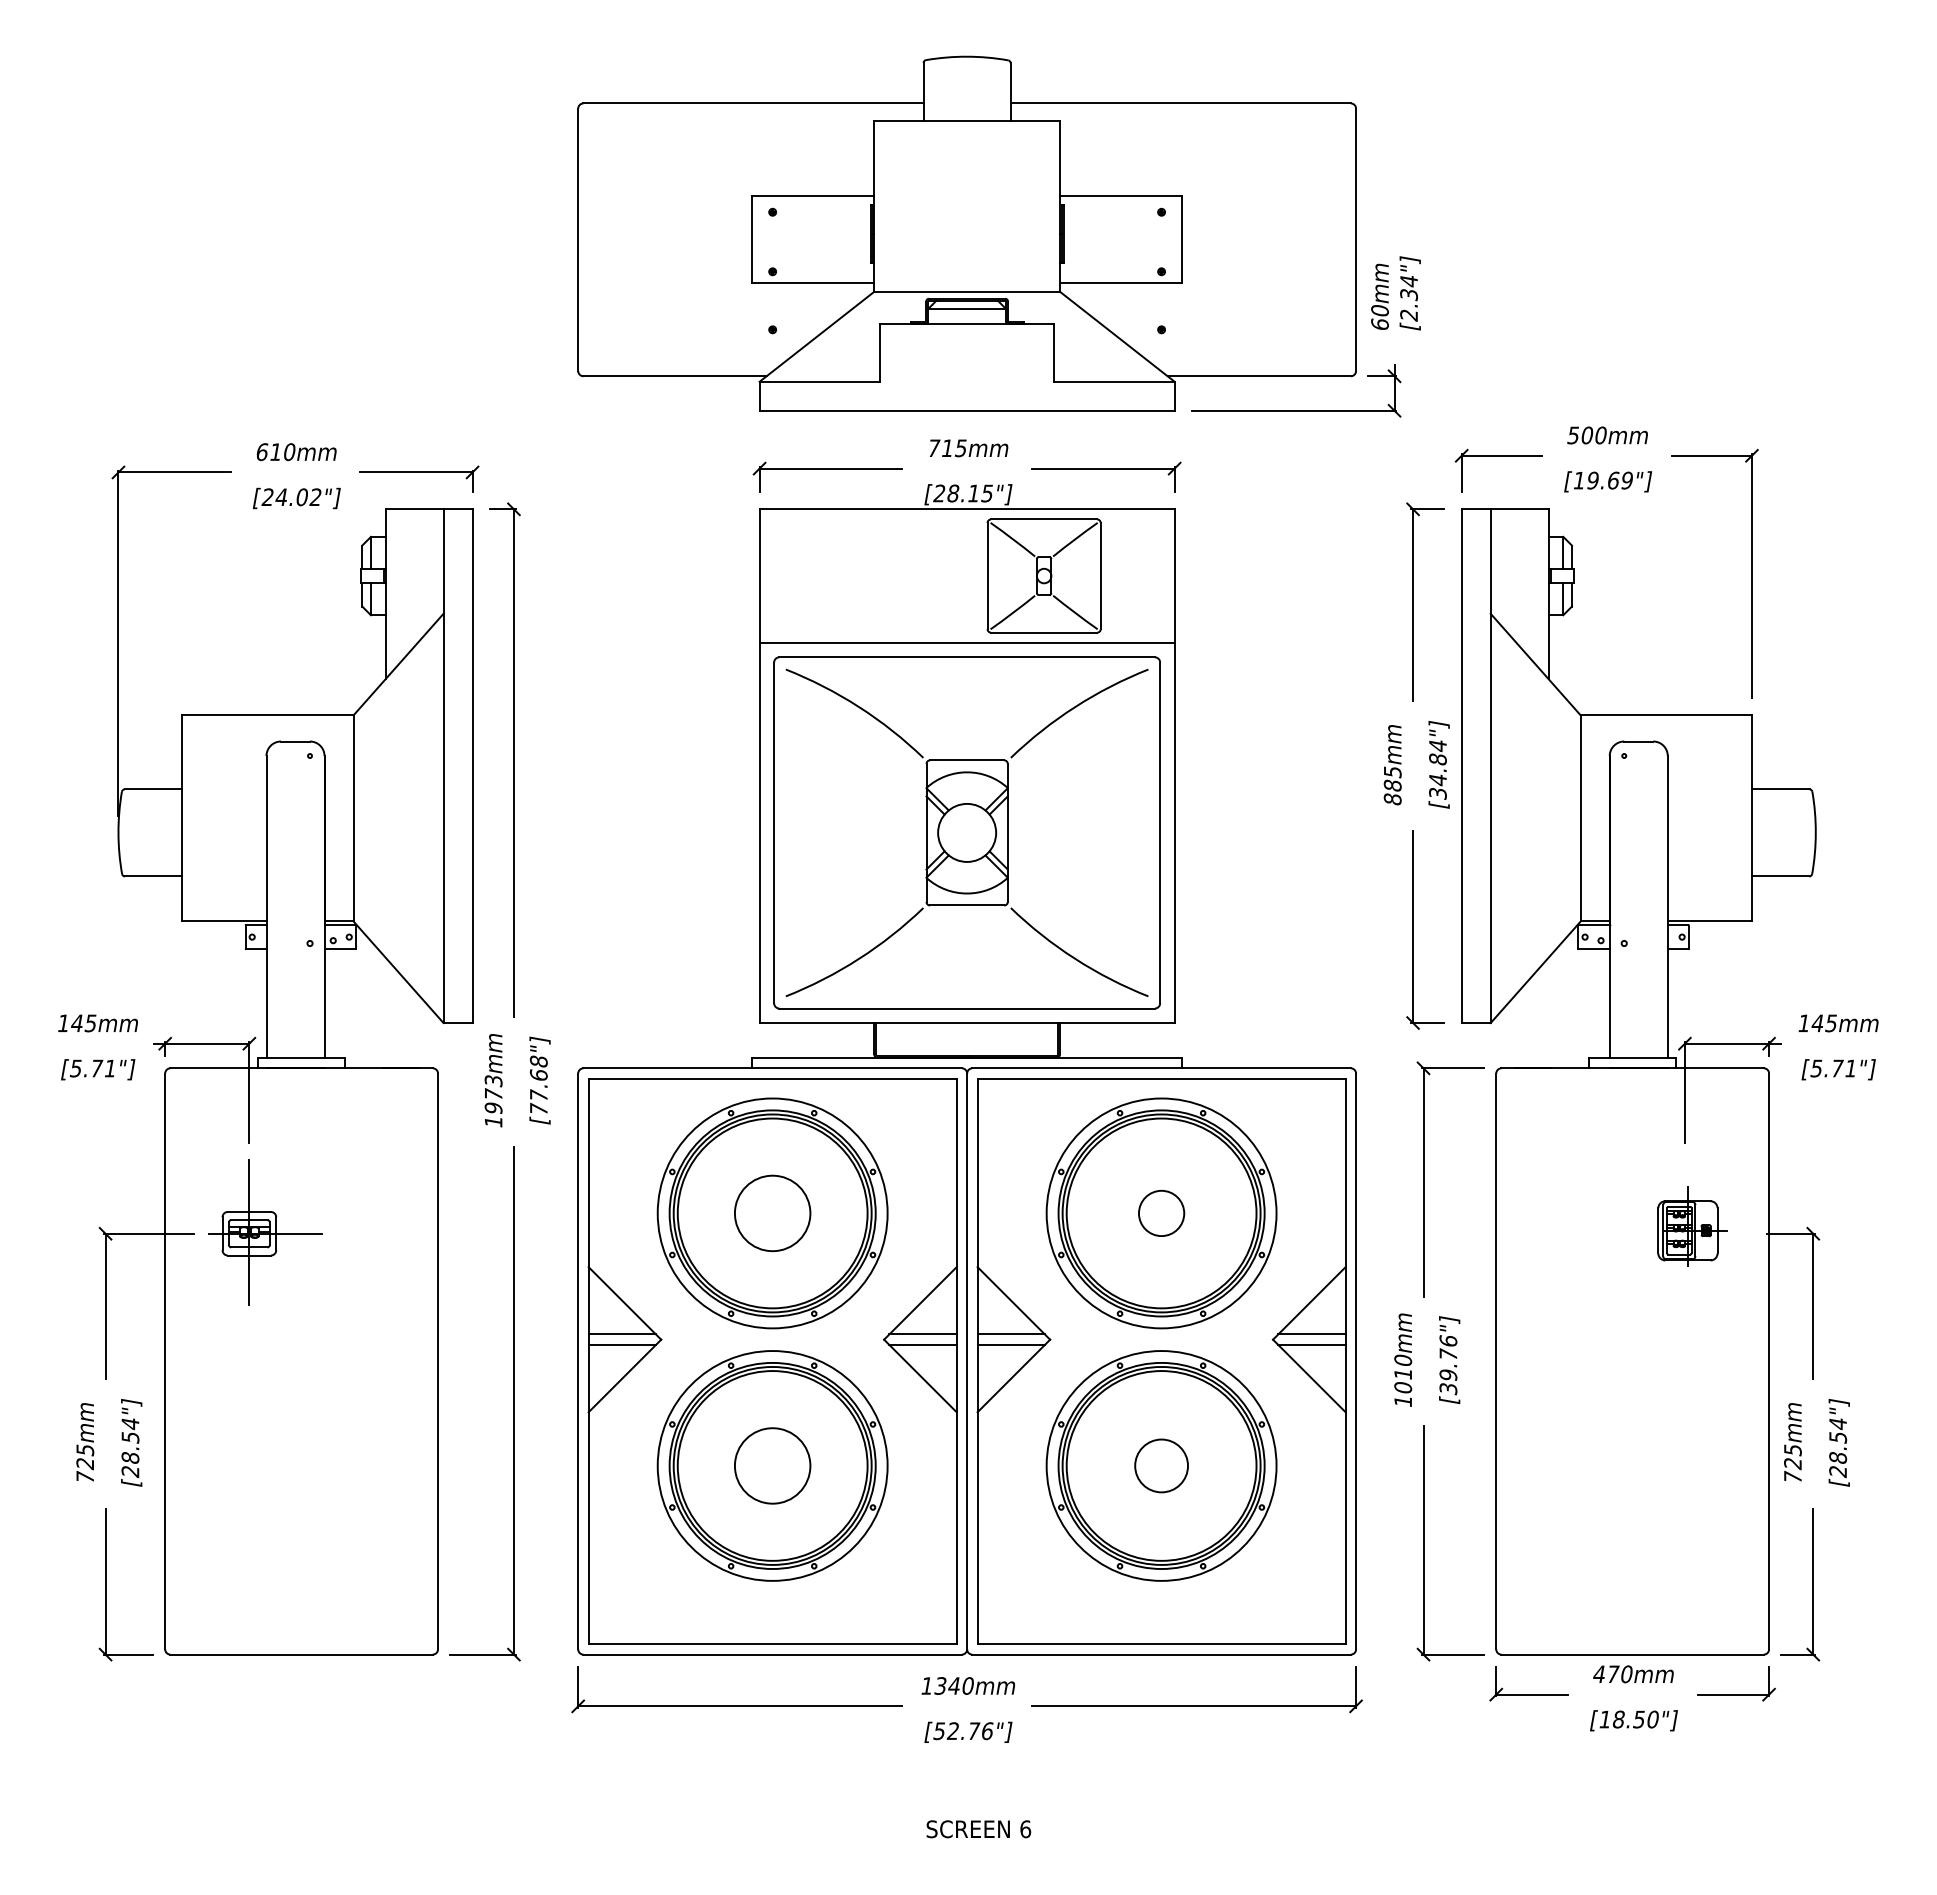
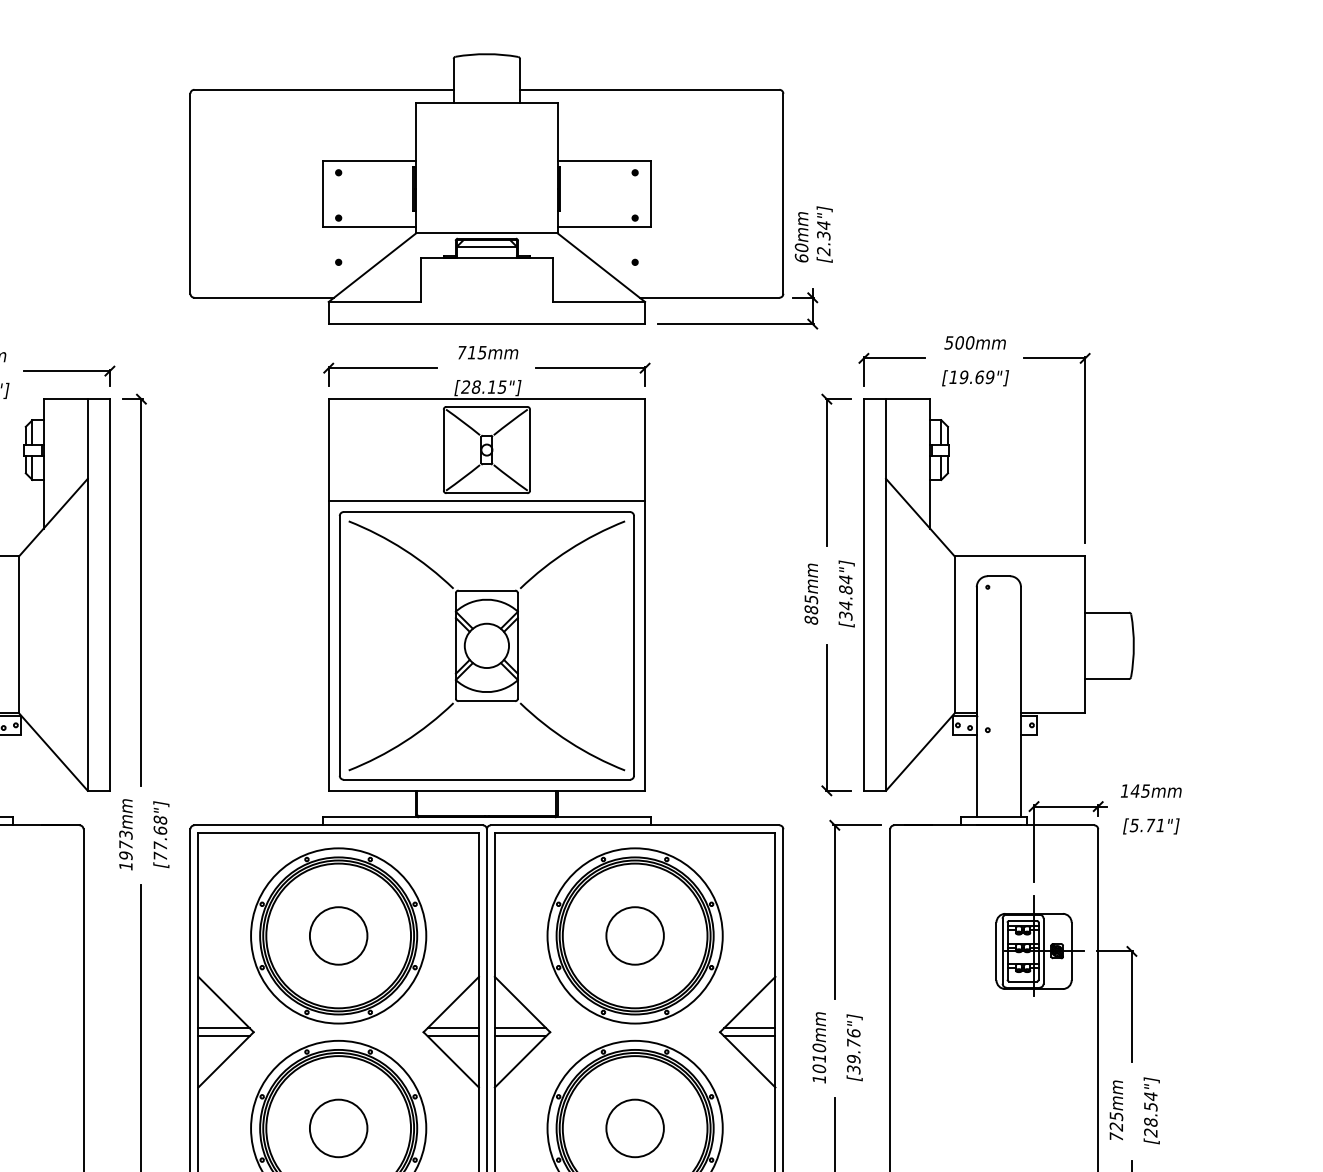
part: (1043, 575) -> (486, 449), moved
circle: (1161, 1213) -> (635, 936), size x1.67
part: (1692, 1226) -> (1039, 945), size x1.67
circle: (1161, 1465) -> (635, 1128), size x1.43

